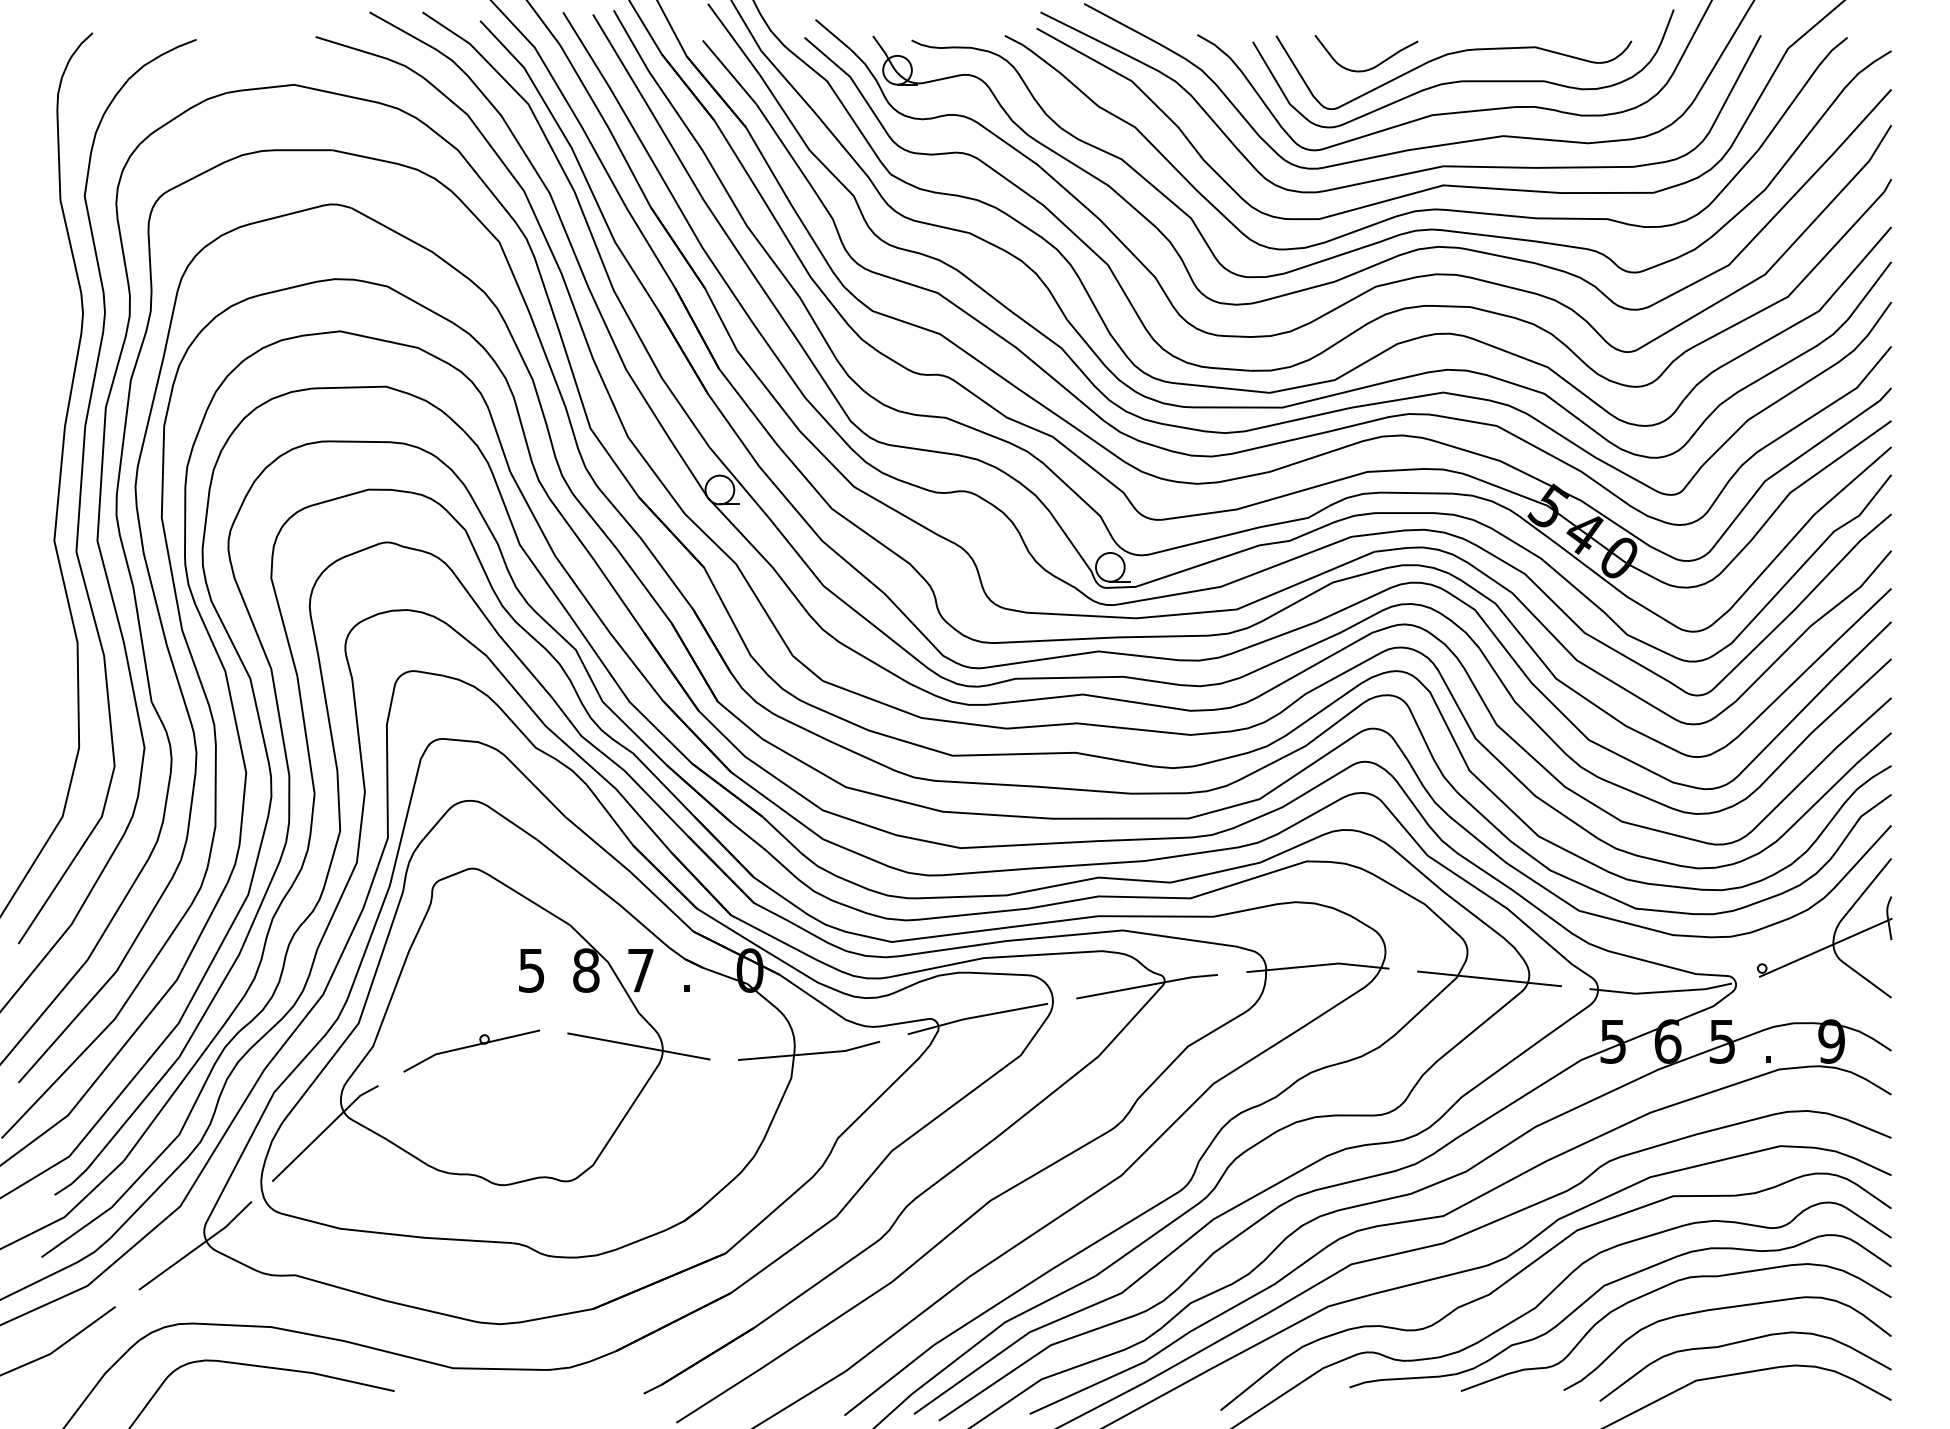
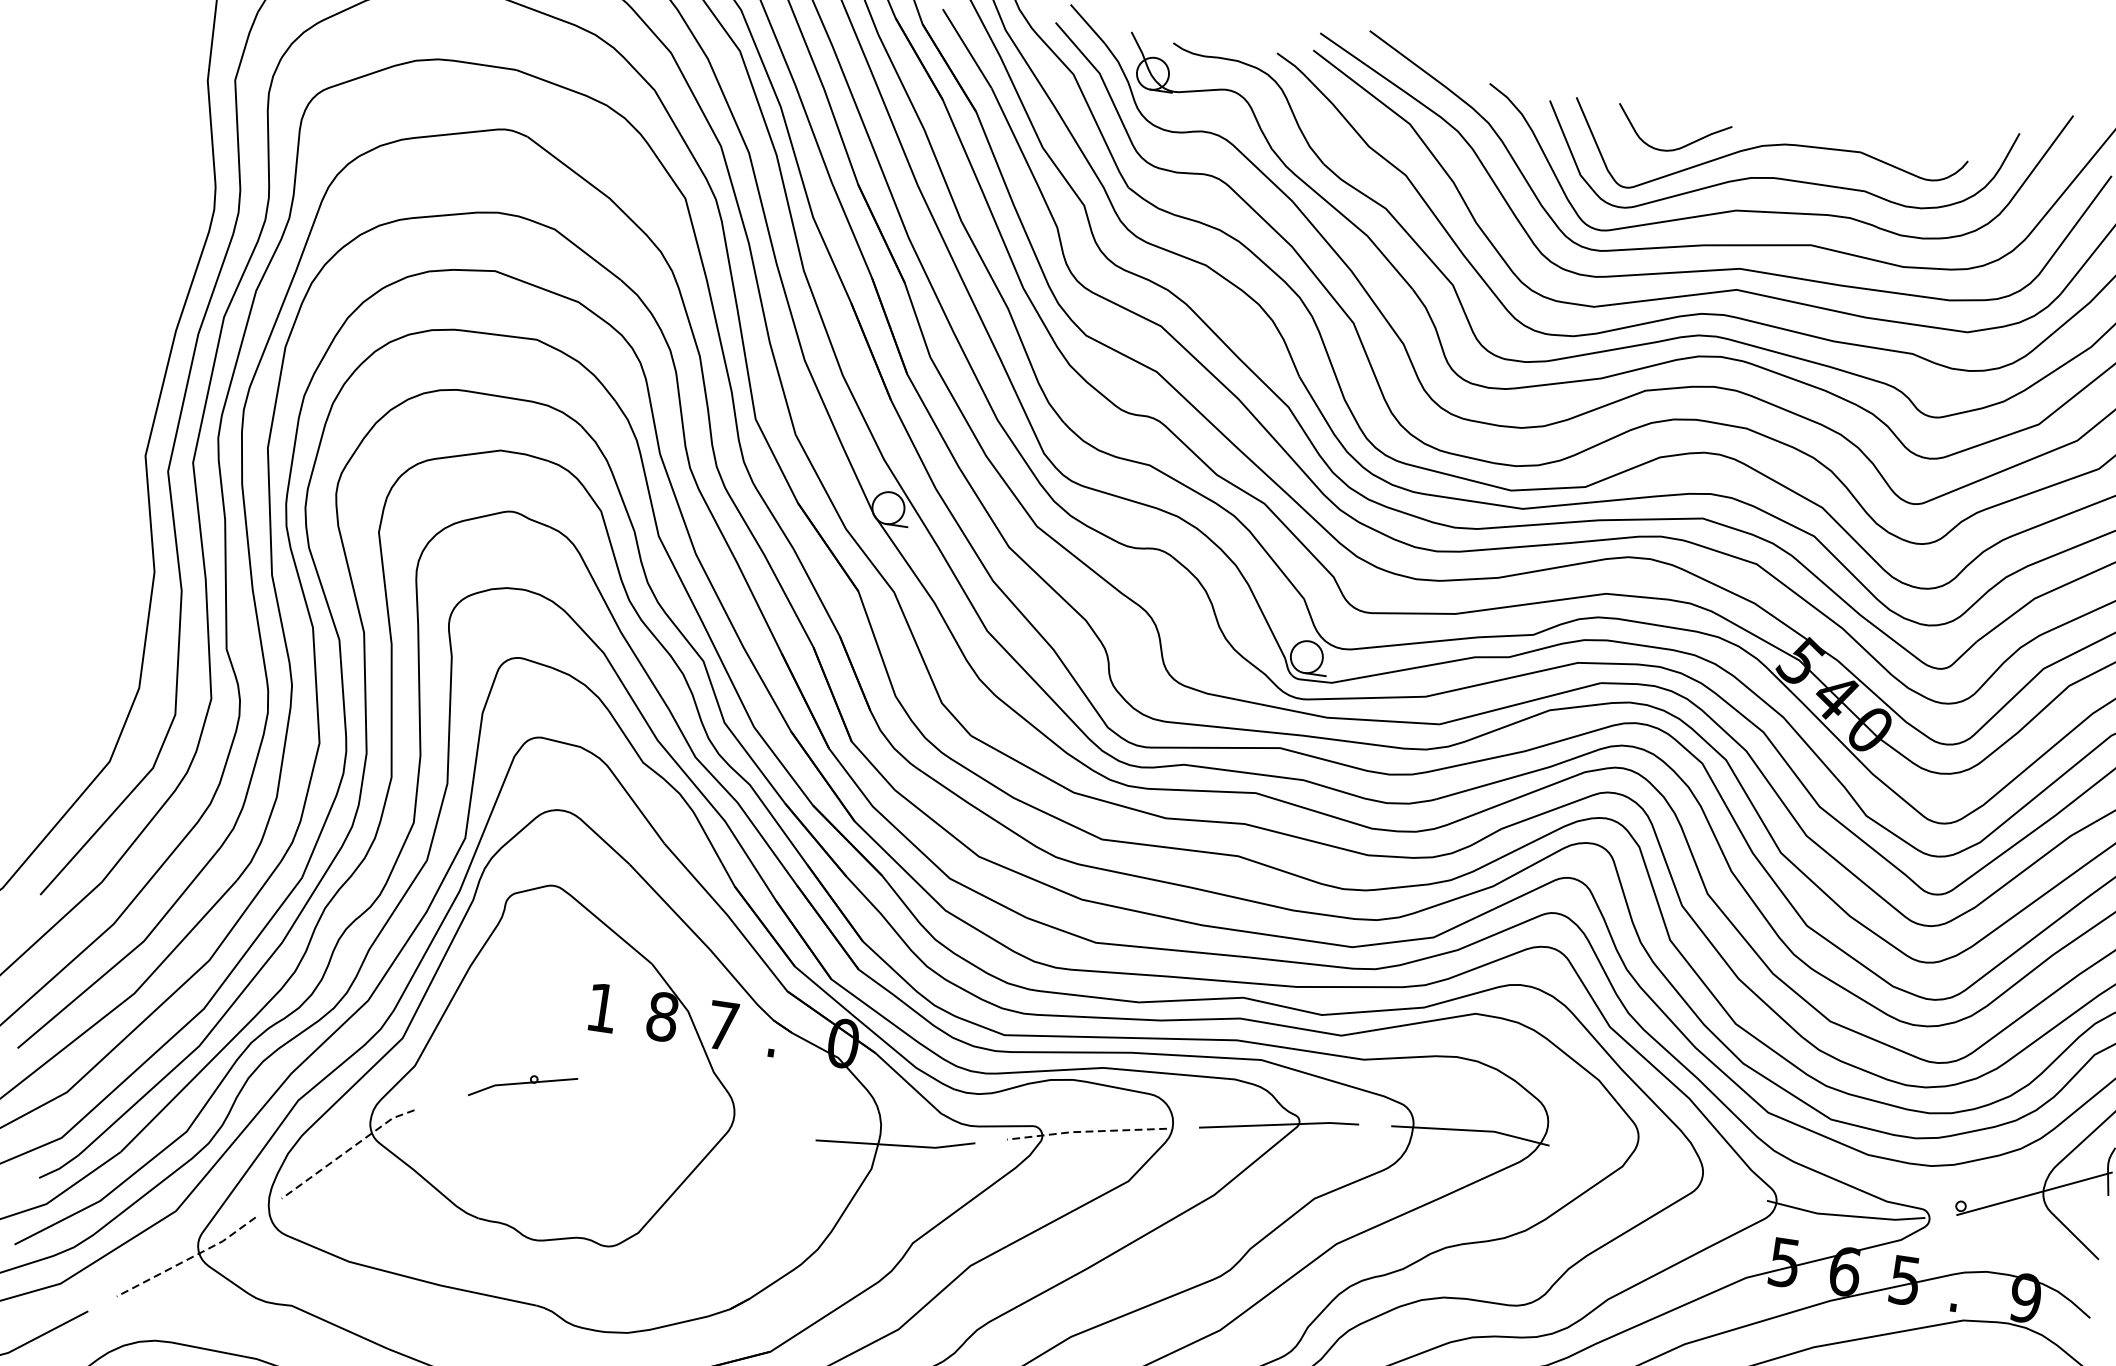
text: (531, 970) -> (602, 1007), 5 -> 1
line: (1489, 978) -> (1658, 1172), removed
line: (977, 1016) -> (1087, 1131), solid -> dashed
line: (638, 1046) -> (707, 1109), removed
part: (471, 1050) -> (522, 1086), size x0.7
line: (324, 1131) -> (347, 1151), solid -> dashed
line: (197, 1247) -> (188, 1259), solid -> dashed

